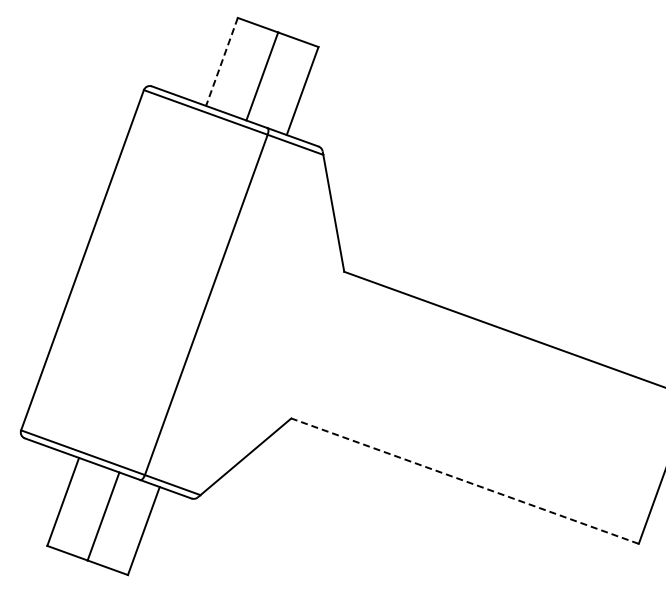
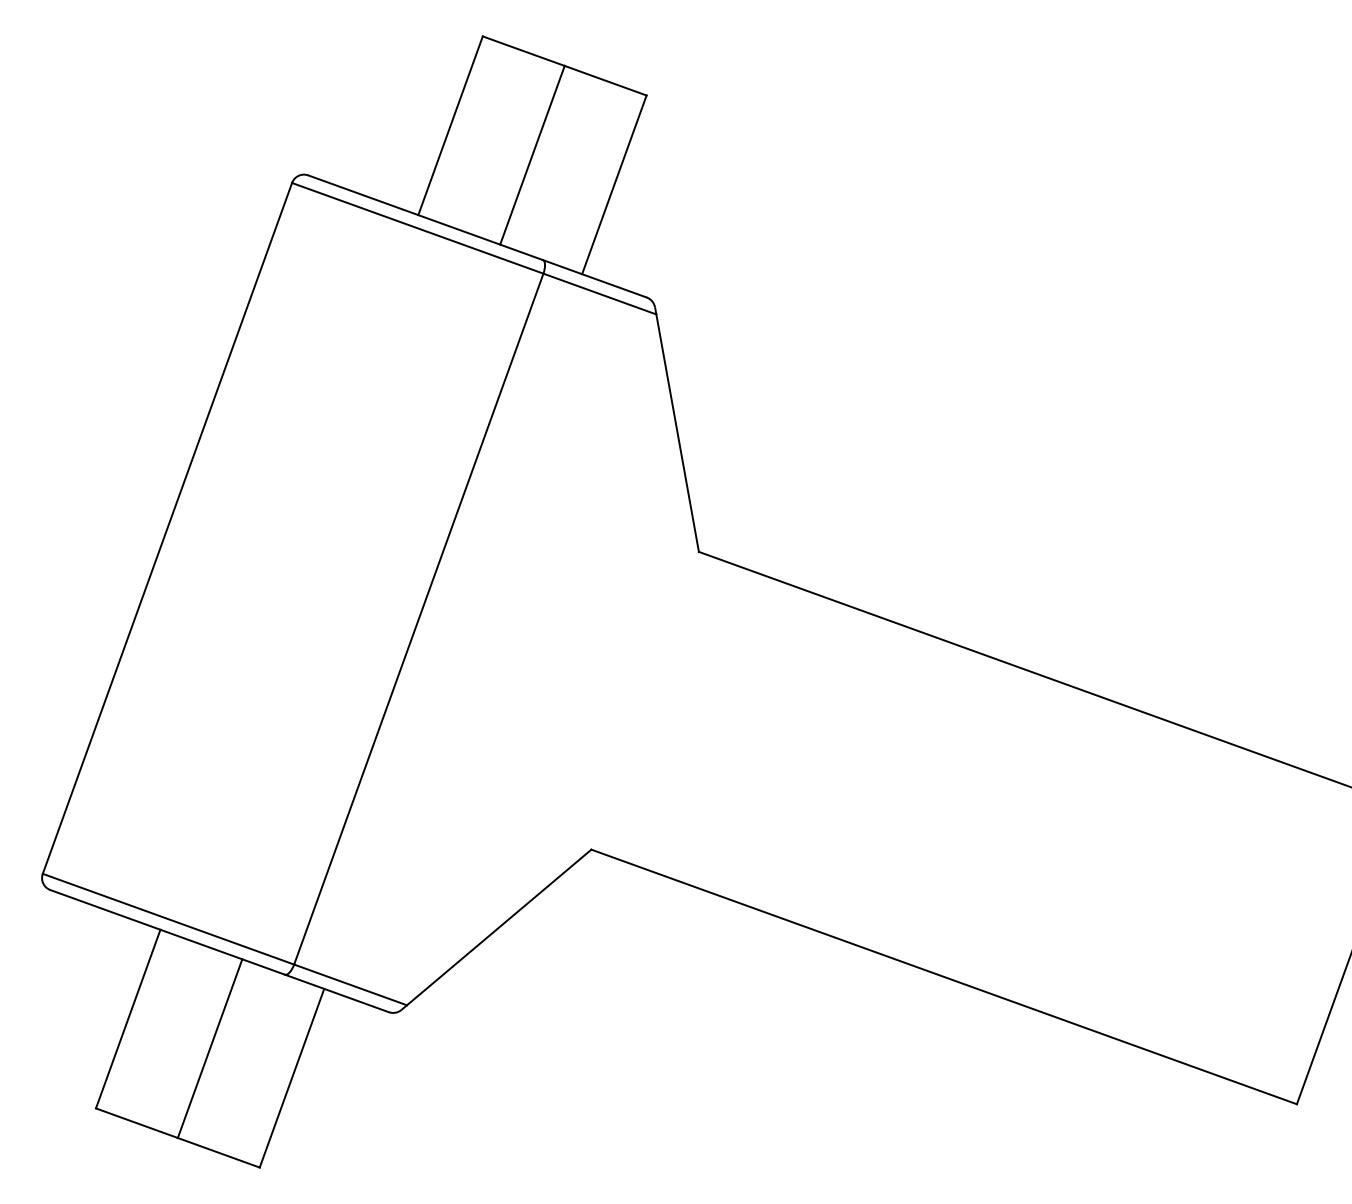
line: (221, 61) -> (449, 124), dashed -> solid
line: (465, 481) -> (945, 977), dashed -> solid

